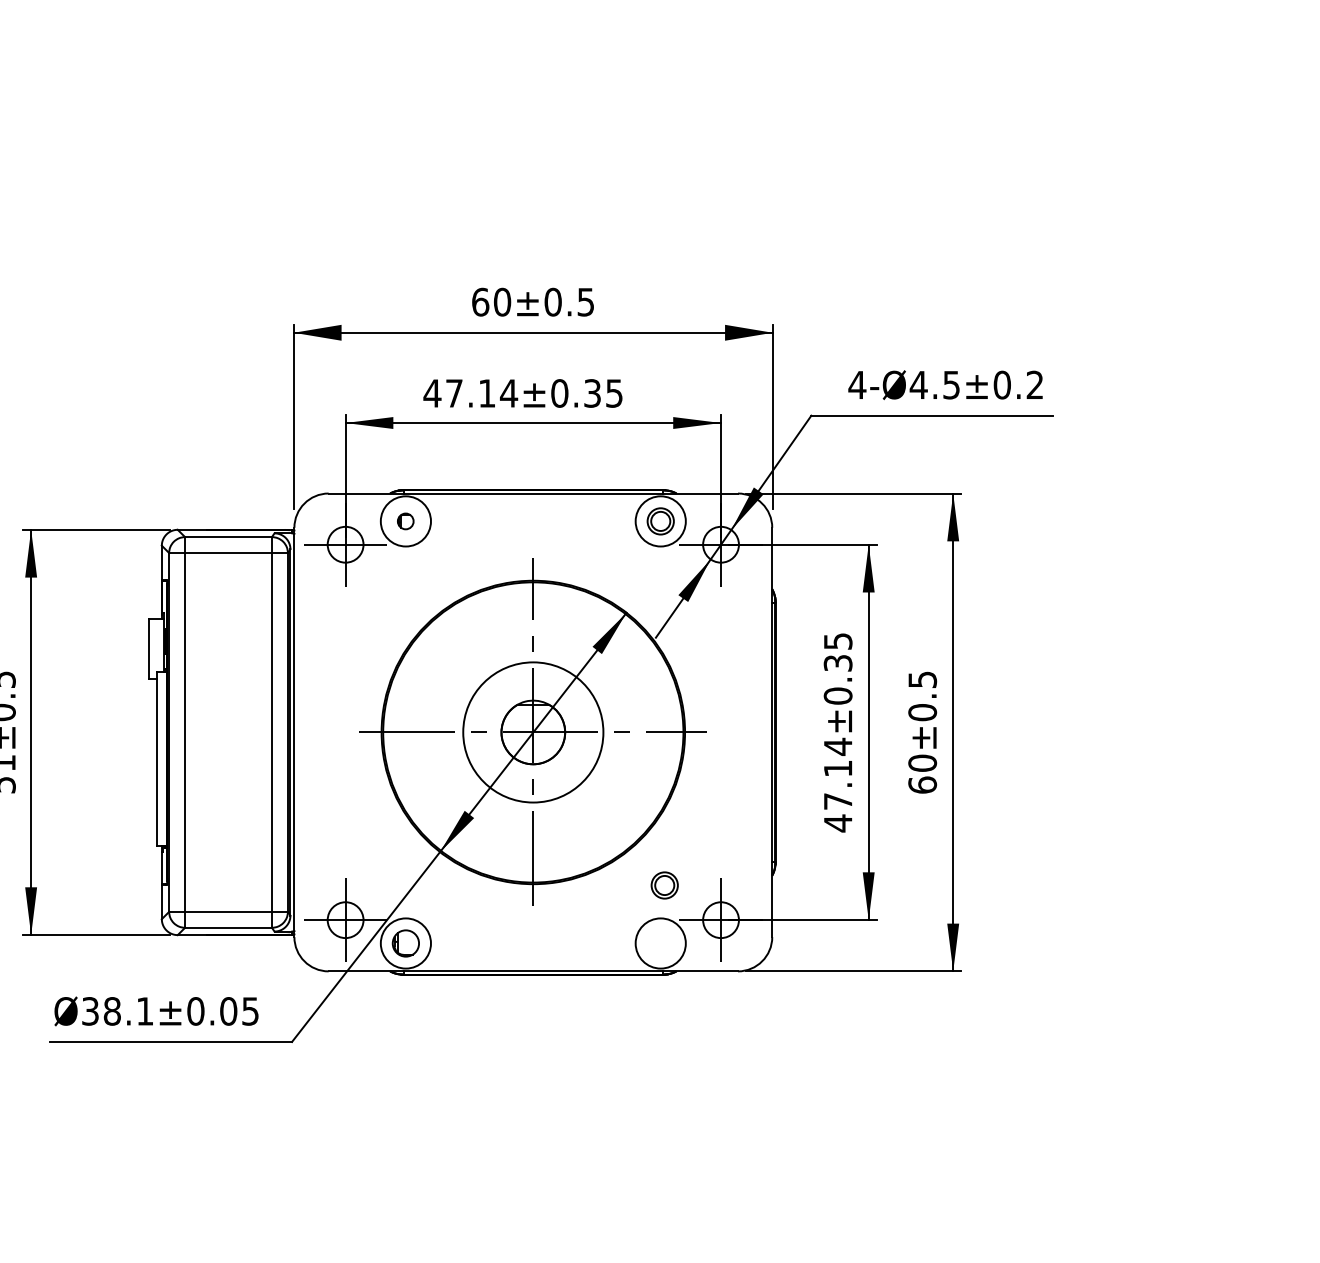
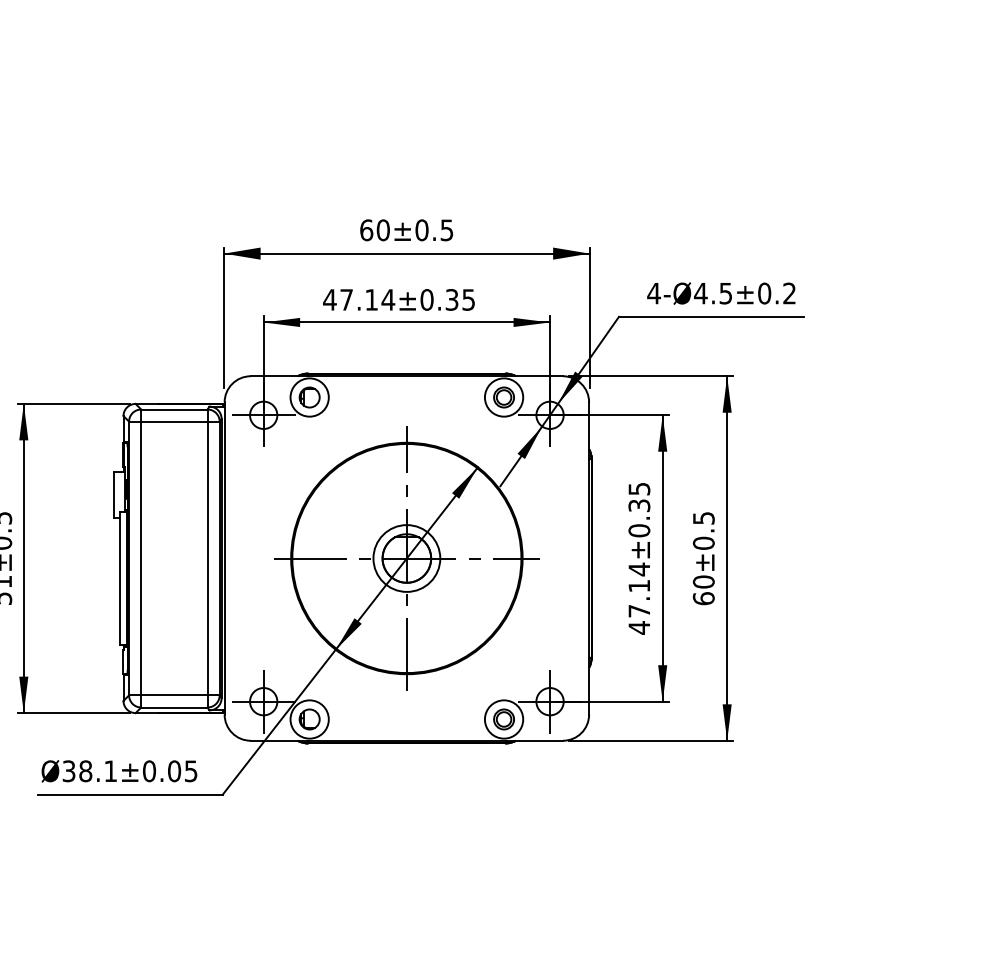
part: (405, 521) -> (309, 397), size x1.67
circle: (533, 732) -> (407, 558), size x0.62
part: (664, 885) -> (503, 719), moved

